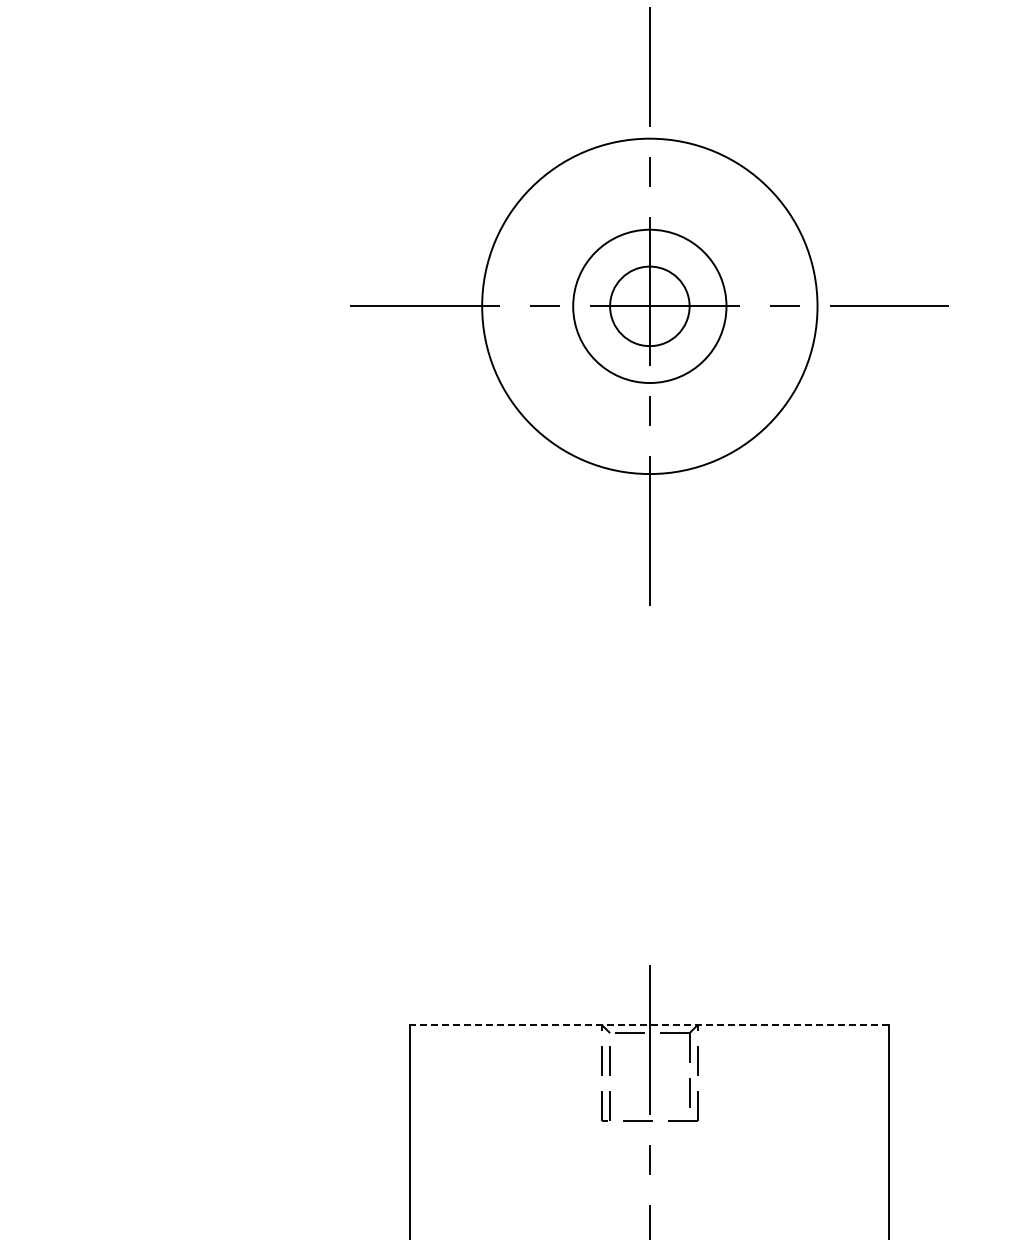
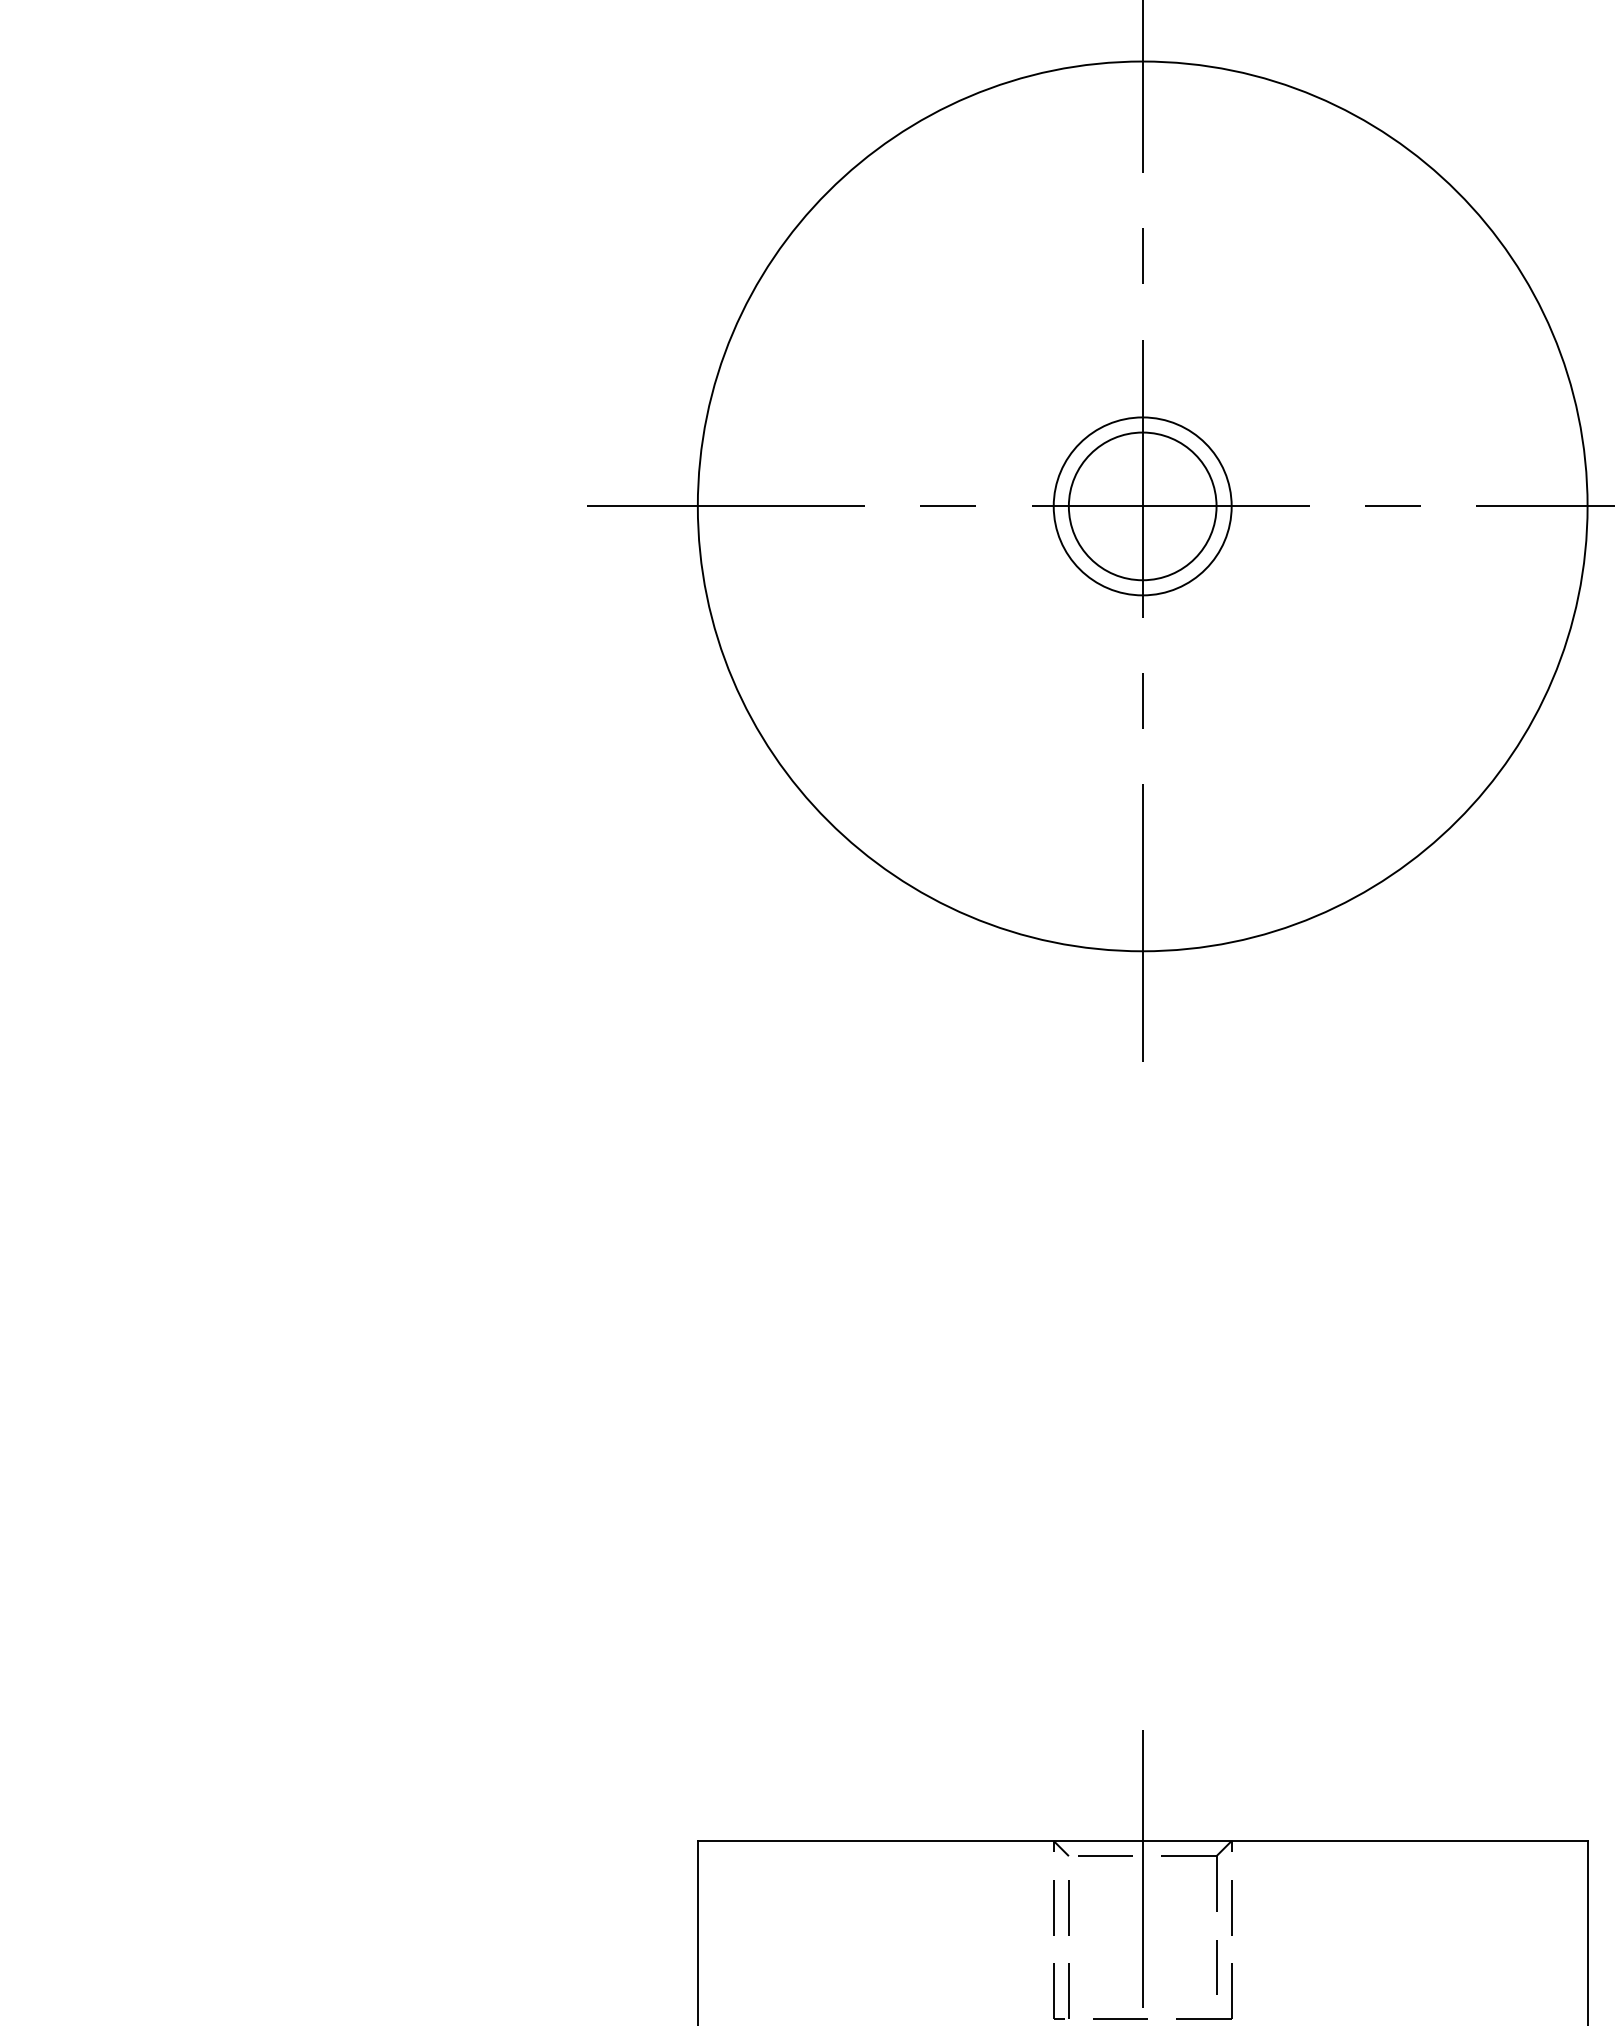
circle: (649, 305) -> (1142, 504), size x1.43
circle: (649, 306) -> (1142, 506), size x0.62
line: (649, 1024) -> (1142, 1840), dashed -> solid

